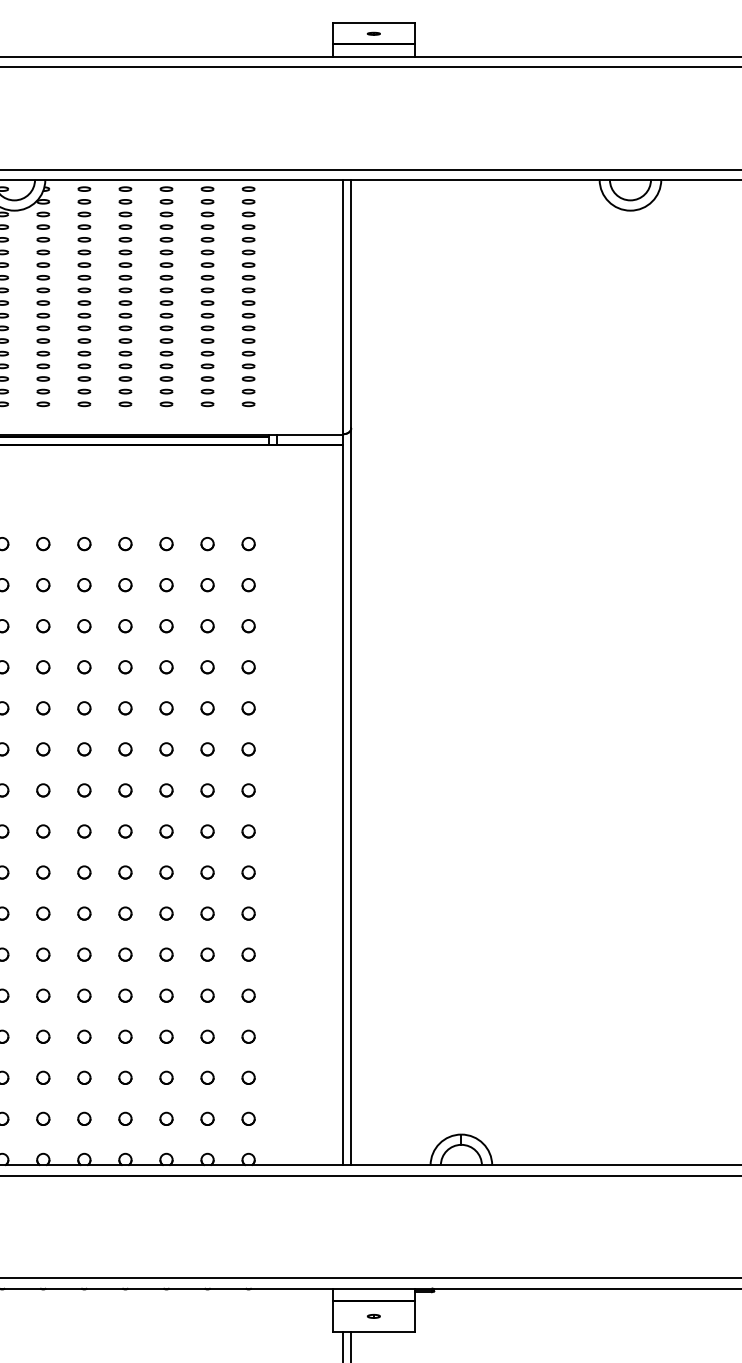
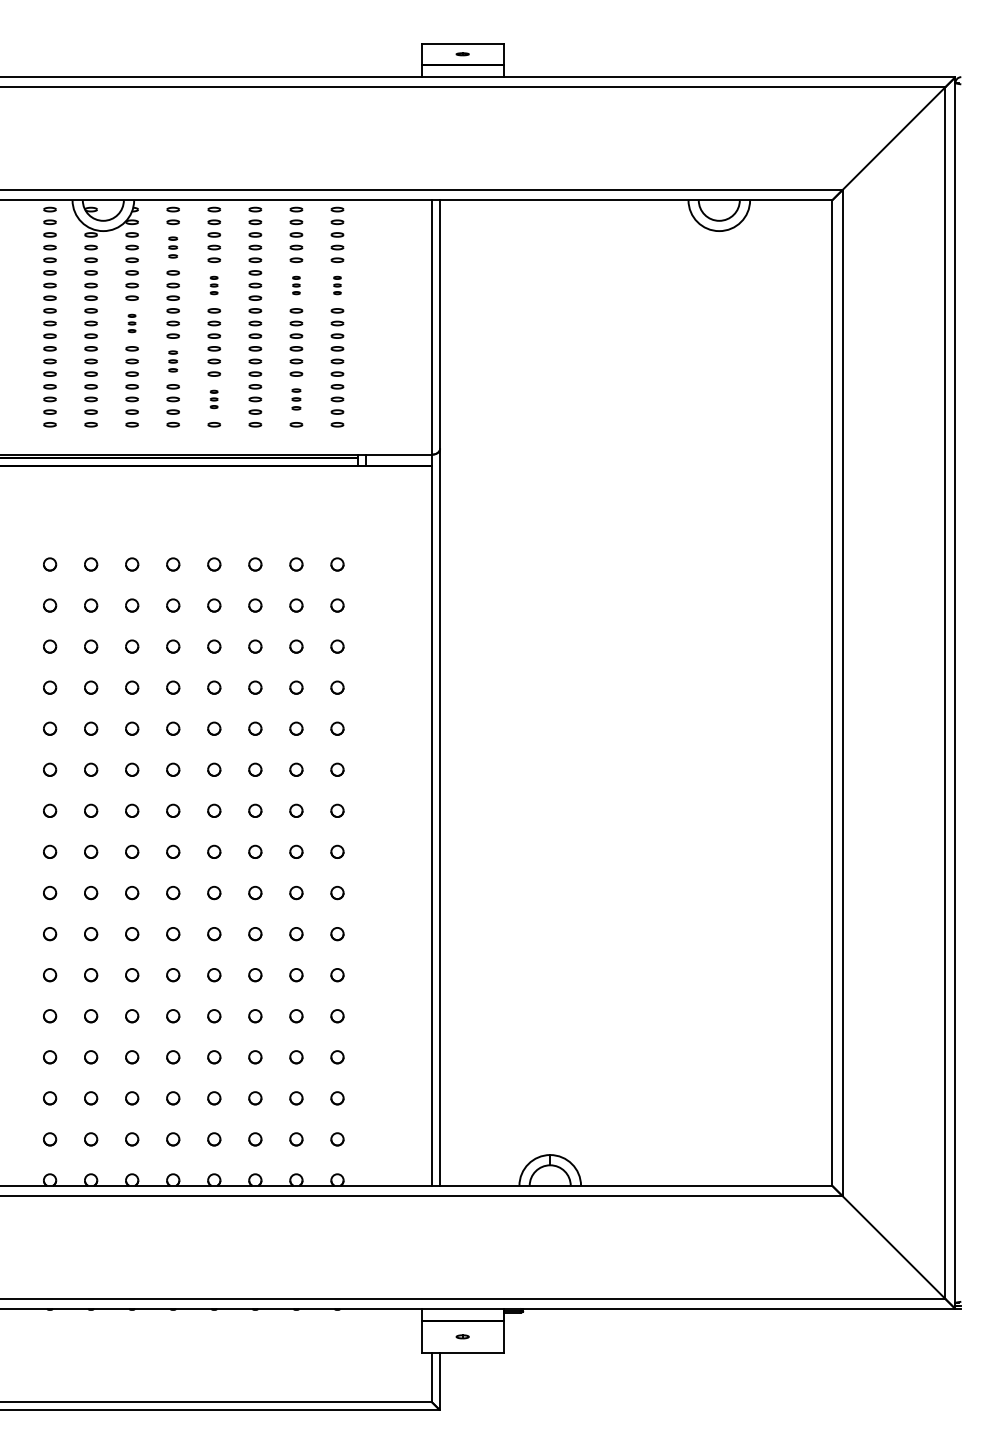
part: (83, 227) -> (172, 247), size x0.7
part: (124, 265) -> (213, 285), size x0.6
part: (207, 265) -> (296, 285), size x0.6
part: (248, 265) -> (337, 285), size x0.6
part: (42, 303) -> (131, 323), size x0.6
part: (83, 341) -> (172, 361), size x0.7
part: (124, 379) -> (213, 399), size x0.6
part: (207, 379) -> (296, 399), size x0.7

